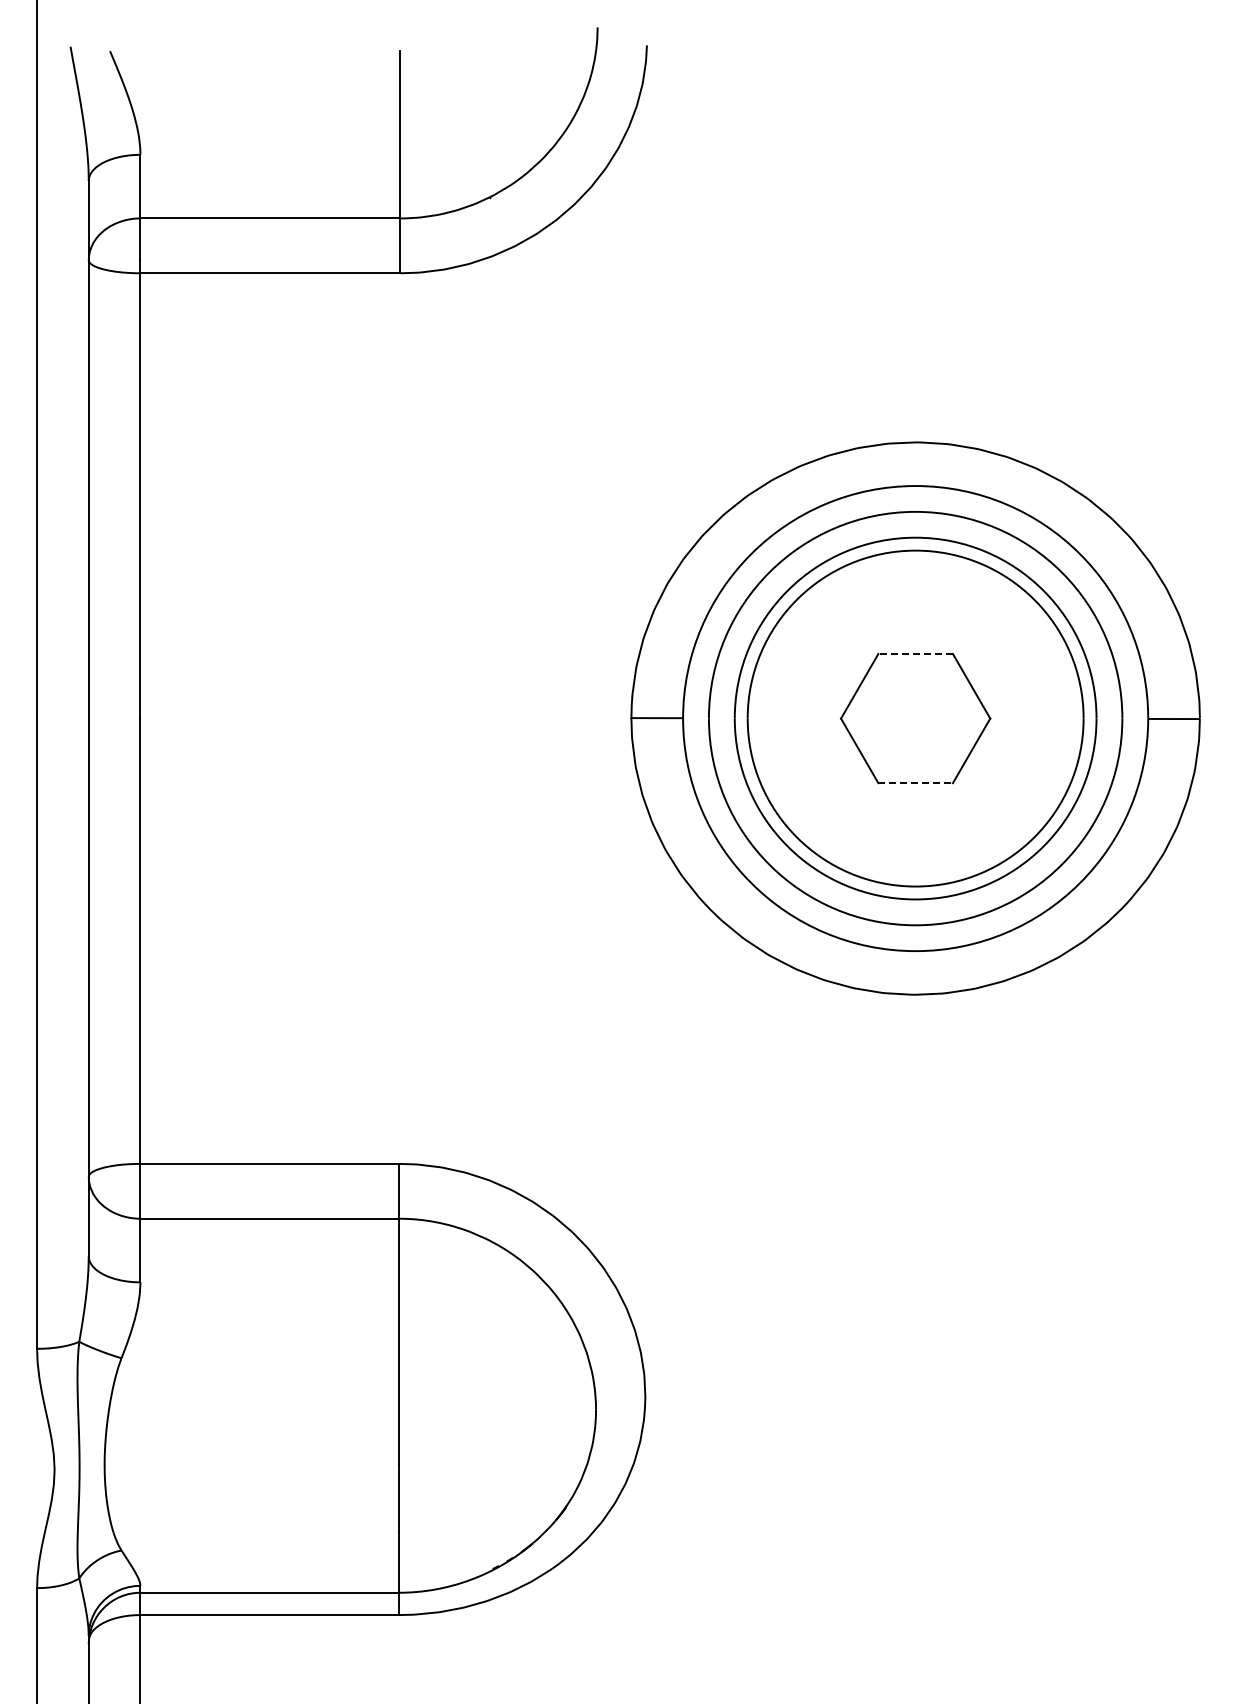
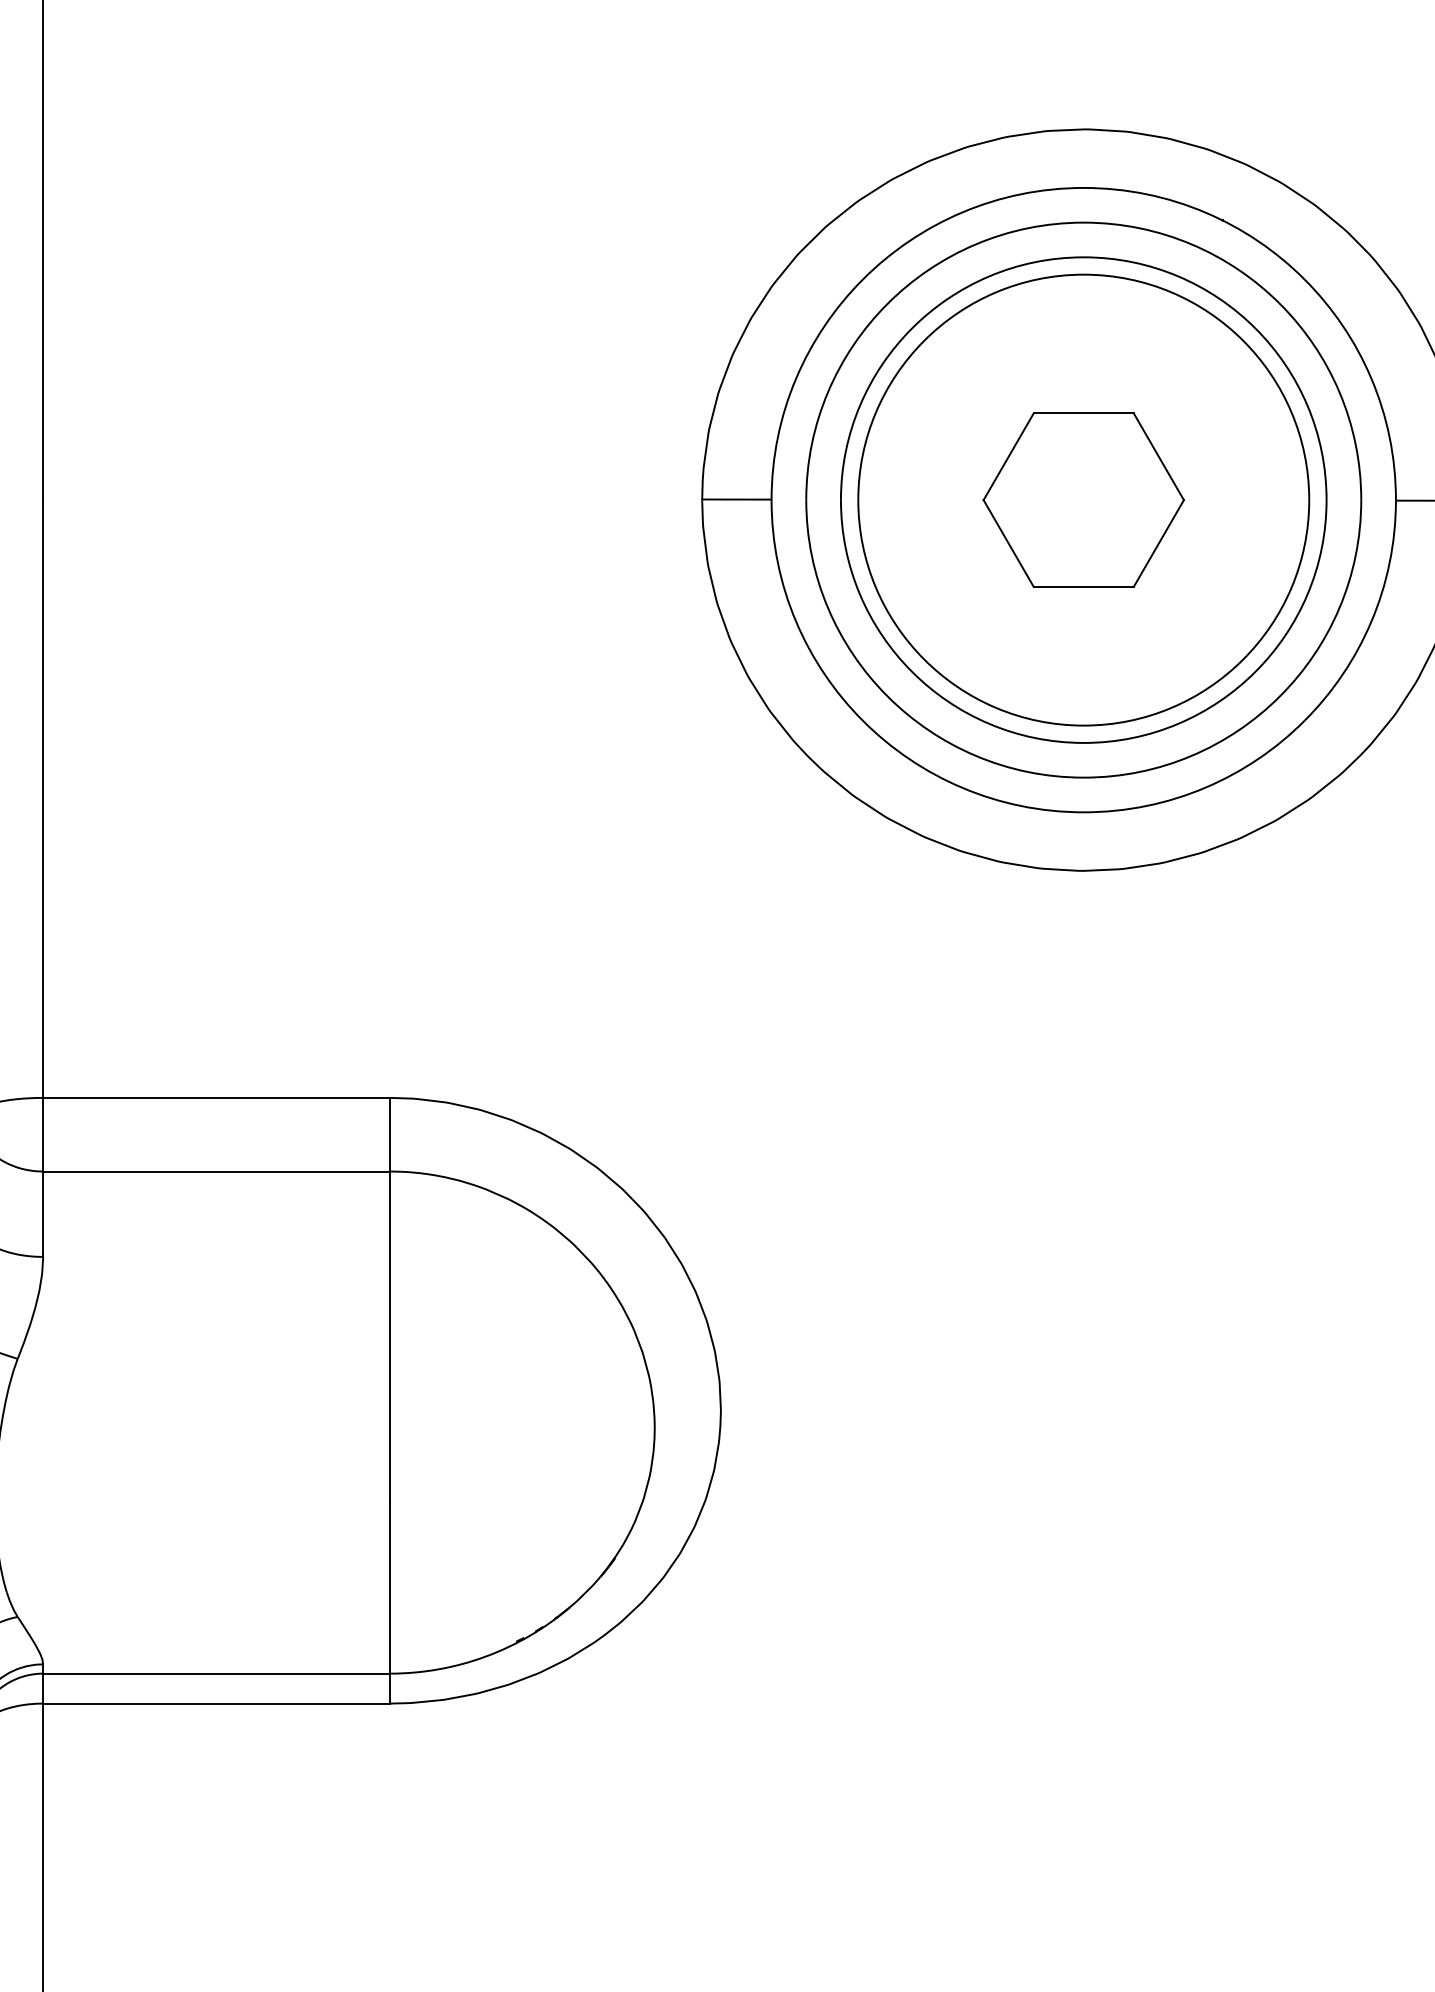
line: (915, 653) -> (1083, 412), dashed -> solid
line: (916, 783) -> (1084, 587), dashed -> solid

